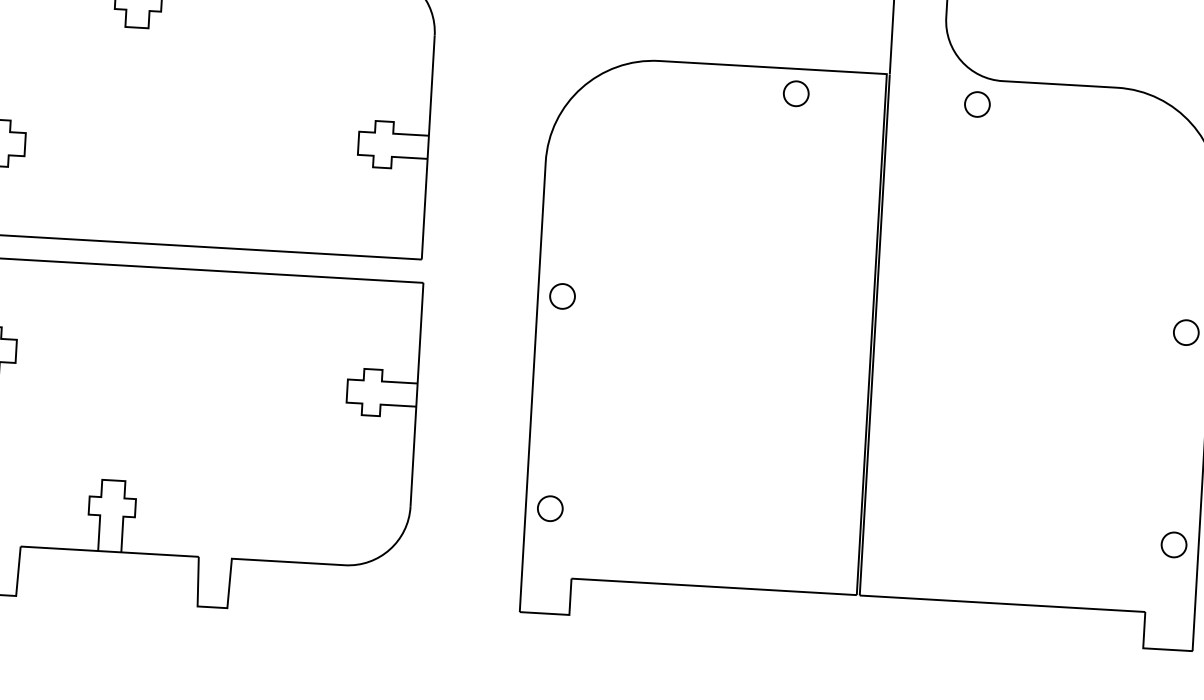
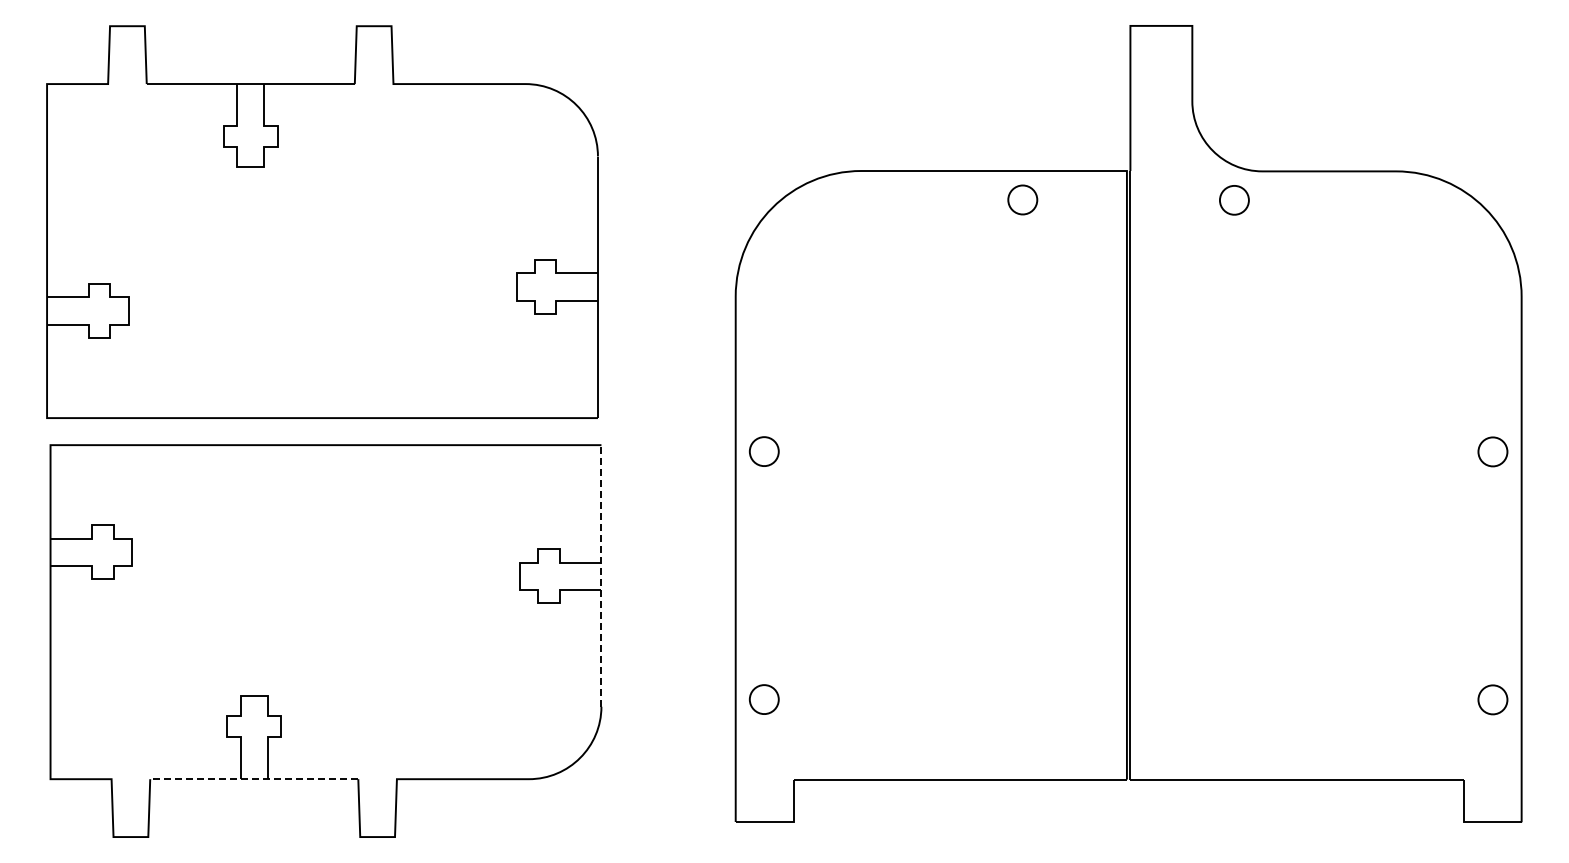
line: (417, 394) -> (601, 575), solid -> dashed
line: (109, 551) -> (253, 779), solid -> dashed

